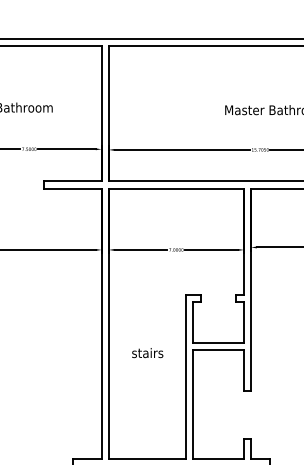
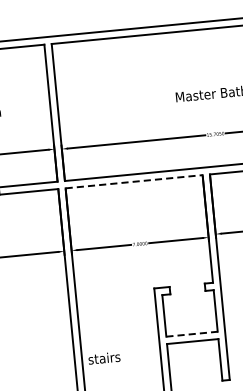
line: (176, 188) -> (134, 181), solid -> dashed
line: (219, 342) -> (192, 333), solid -> dashed
text: (147, 353) -> (104, 358), moved

